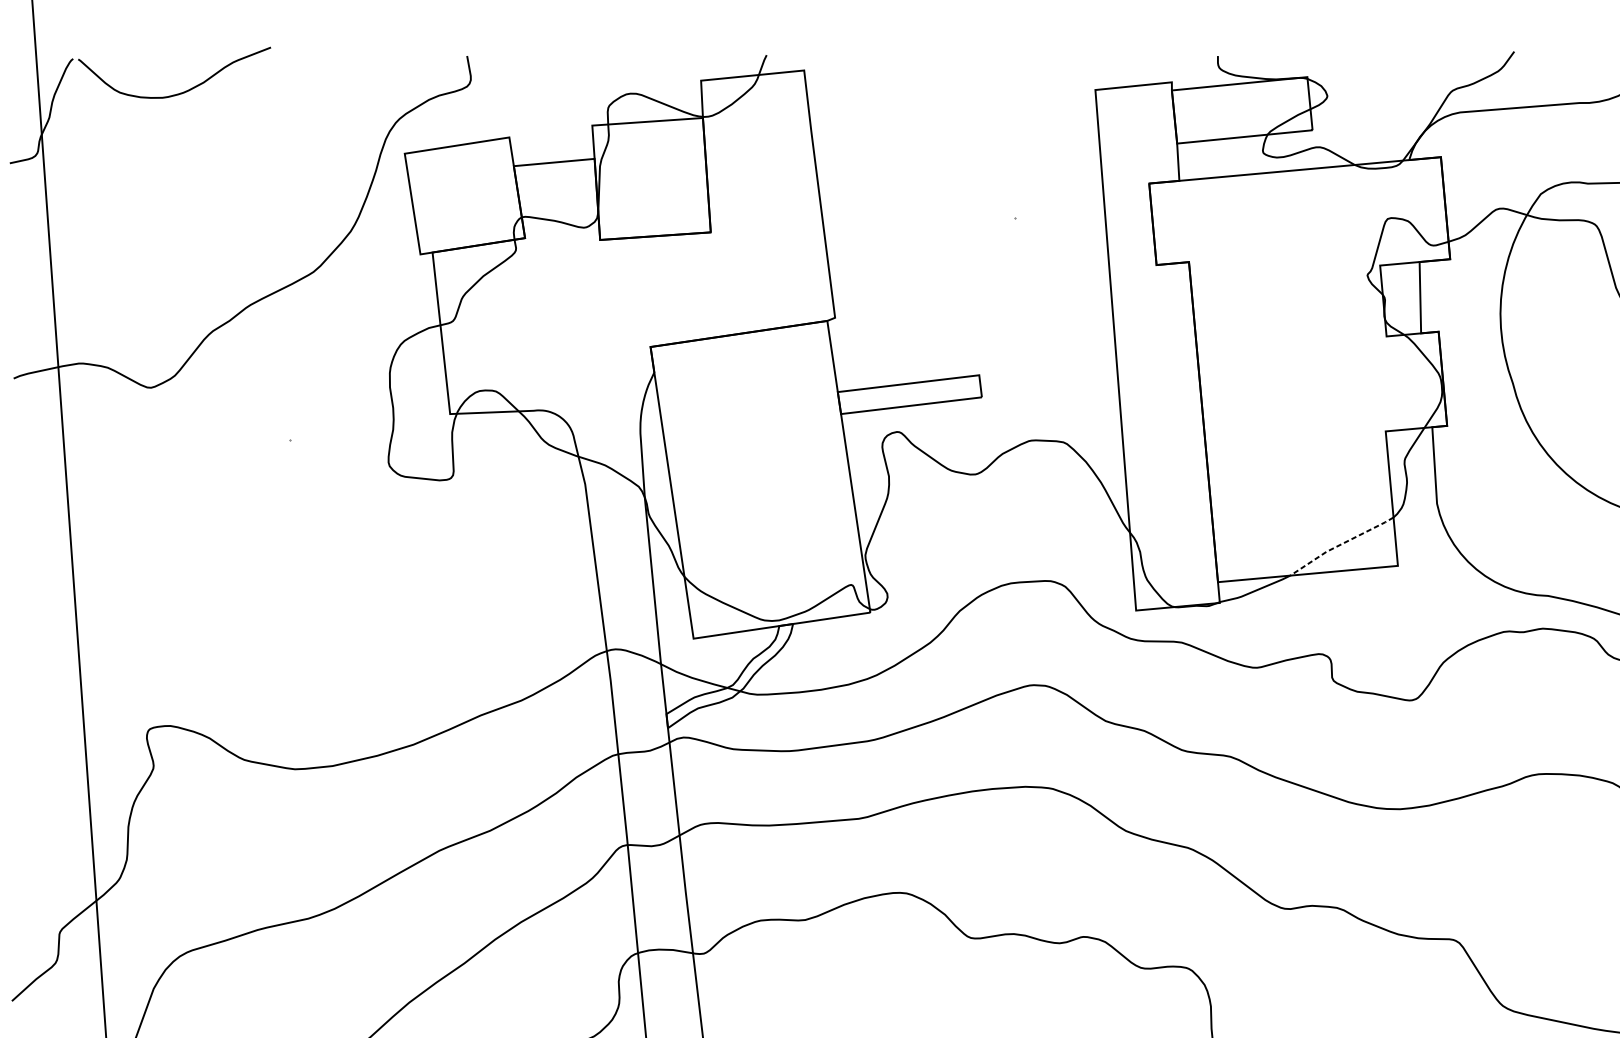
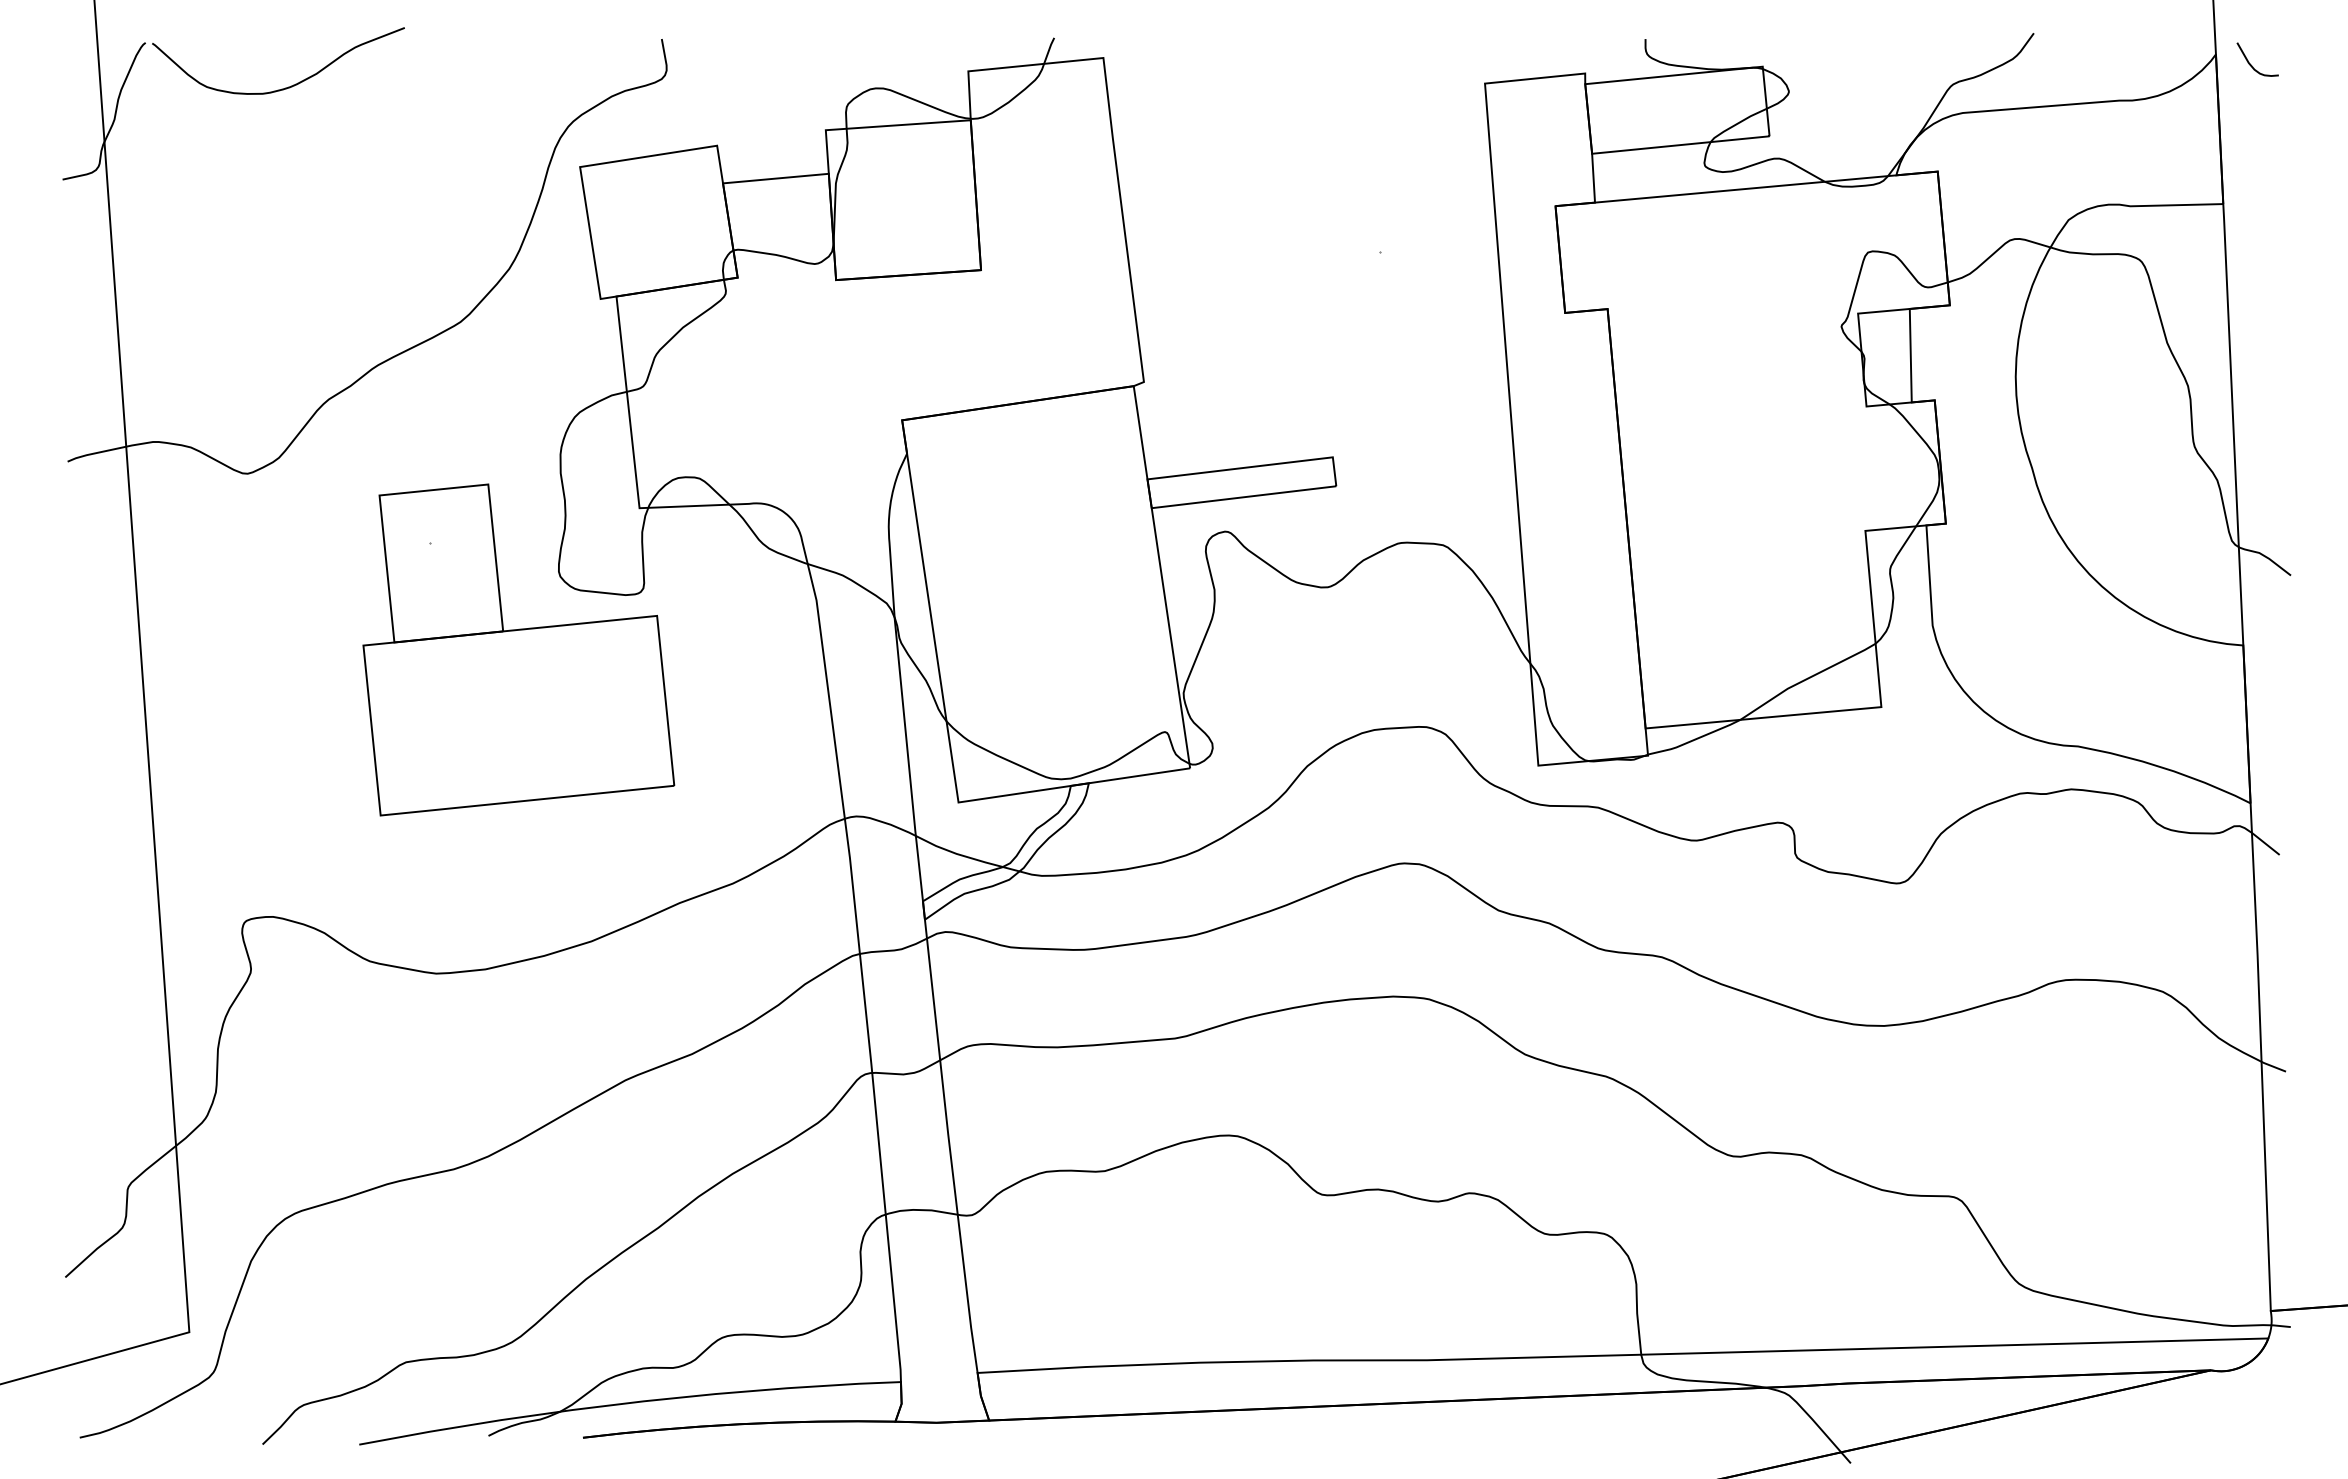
part: (357, 521) -> (518, 649), added
line: (1340, 544) -> (1806, 679), dashed -> solid

